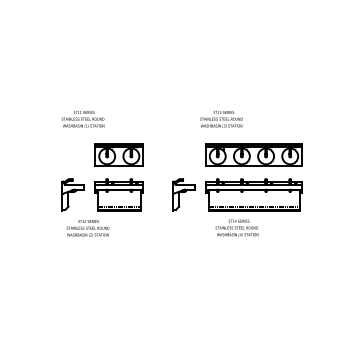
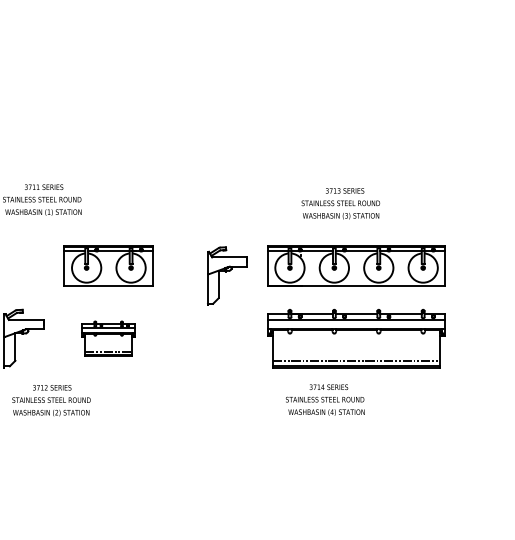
text: (221, 119) -> (340, 203), moved
part: (118, 194) -> (107, 338), size x0.6
part: (183, 194) -> (226, 275), moved

